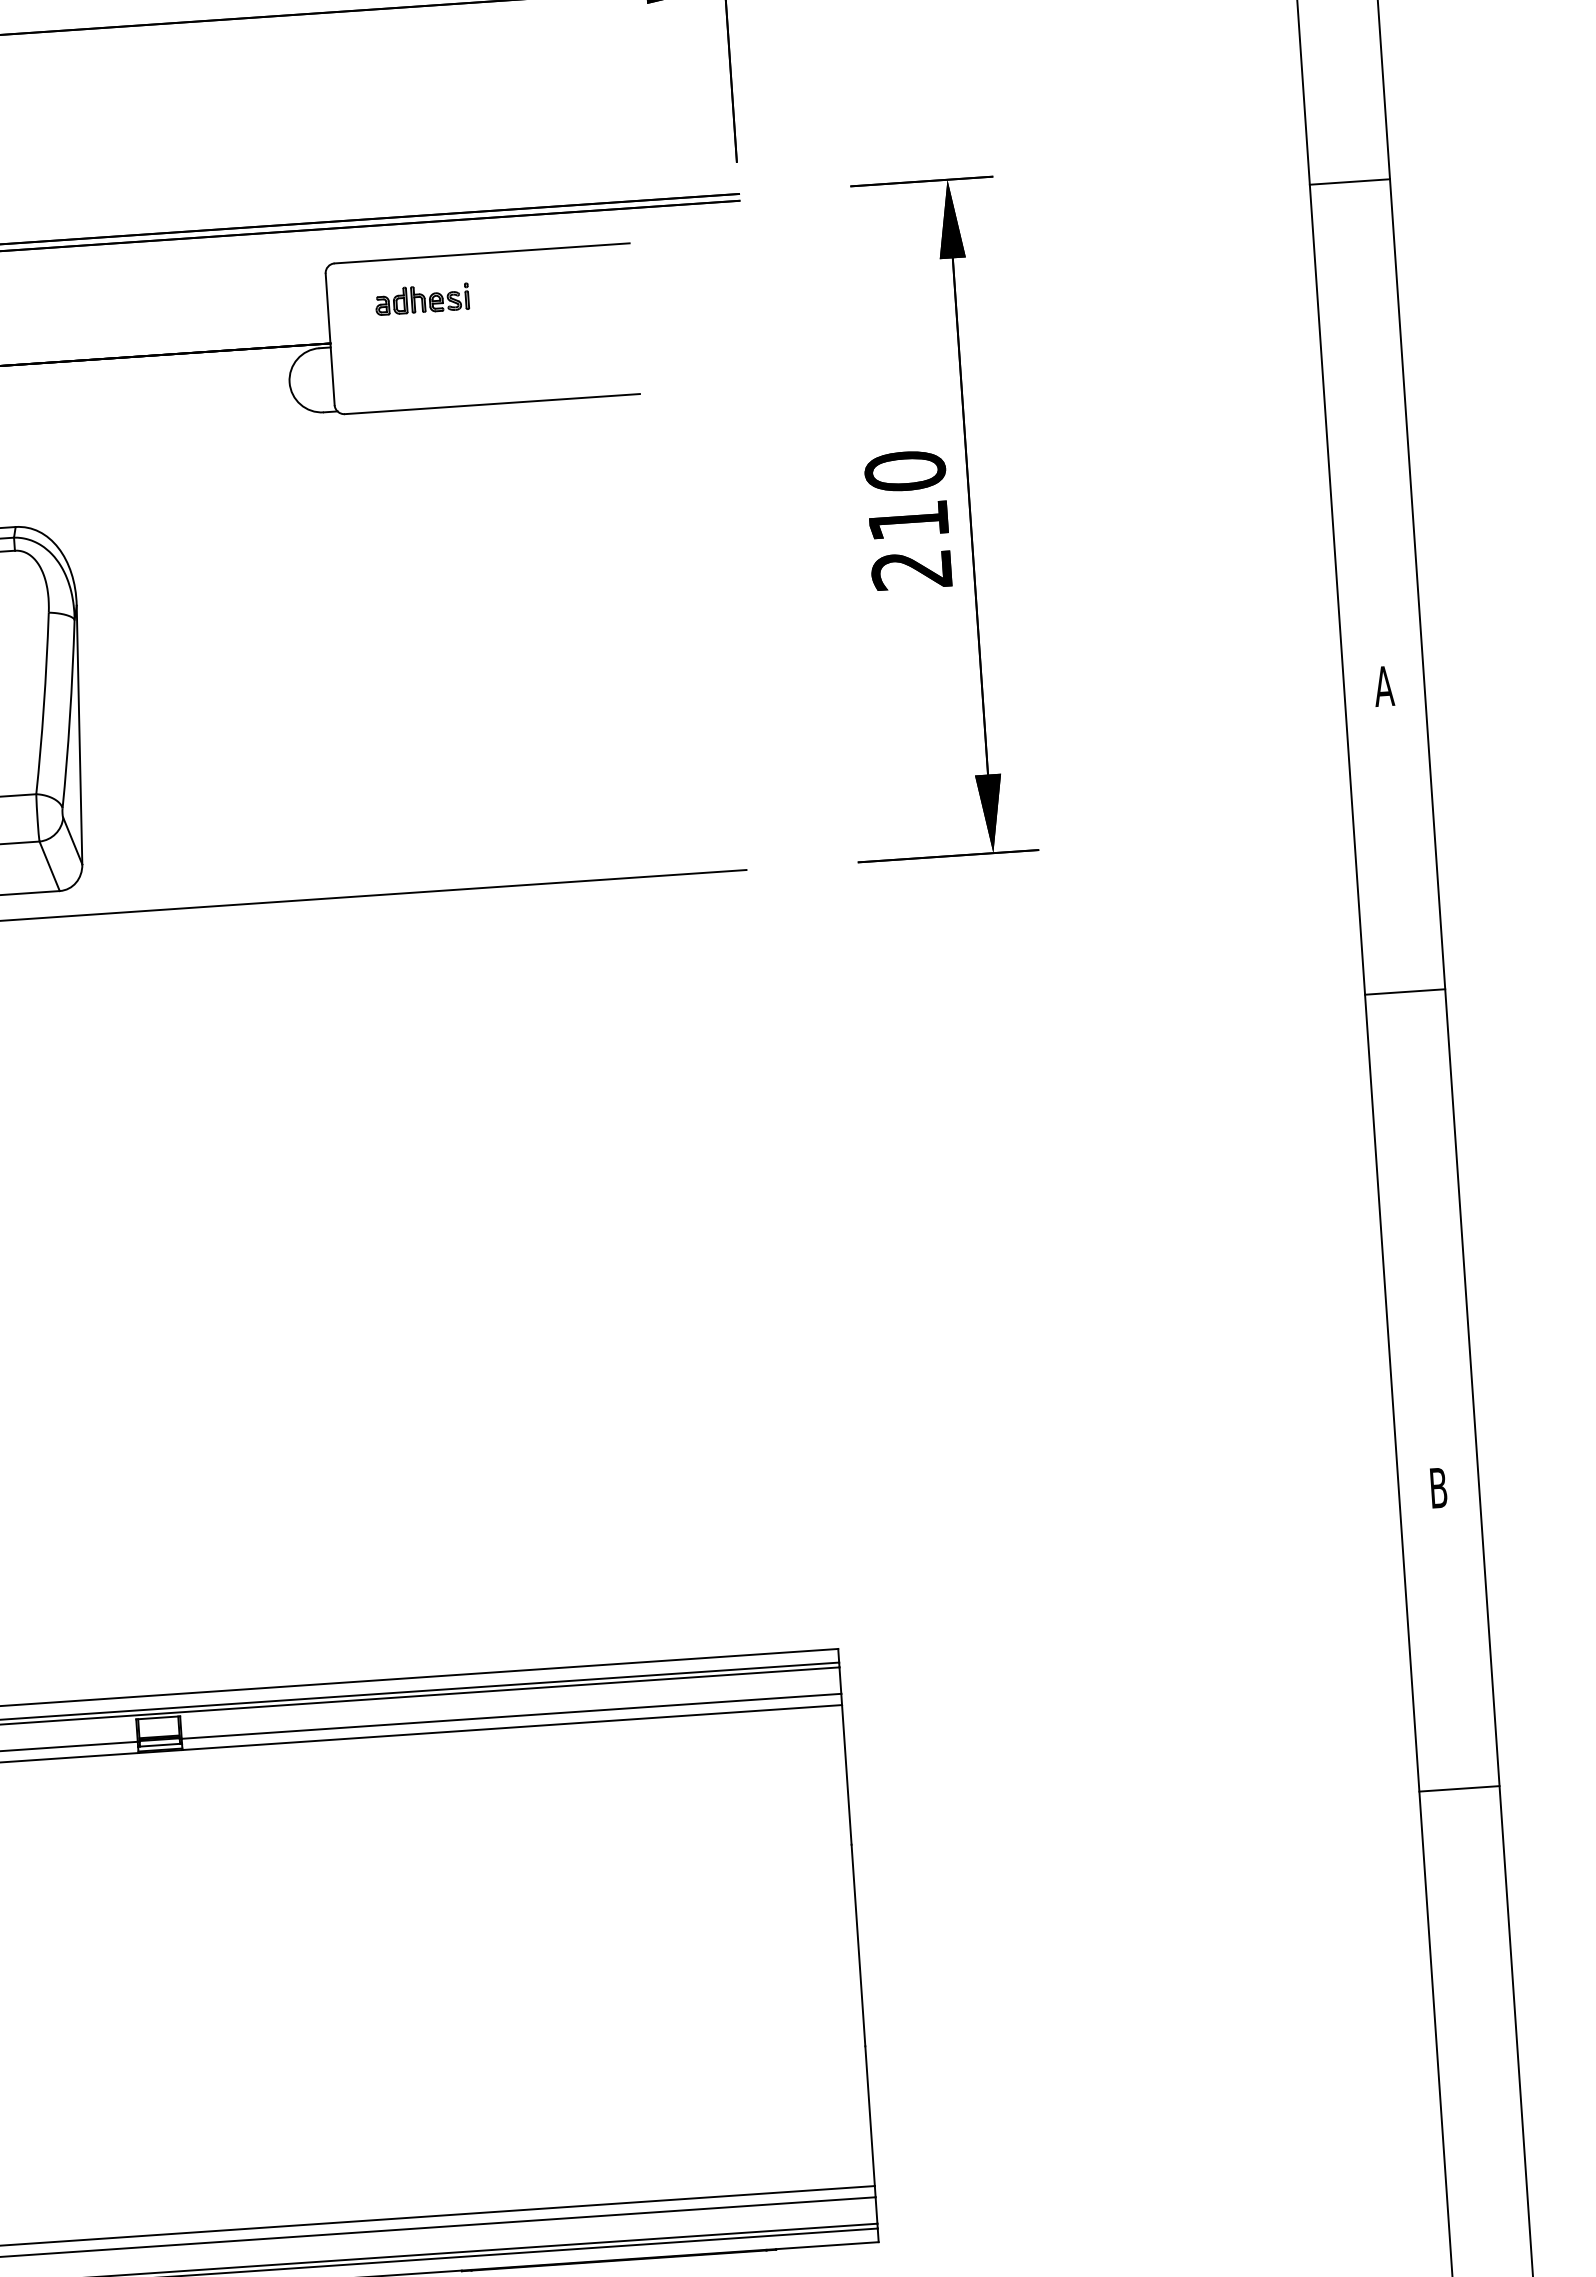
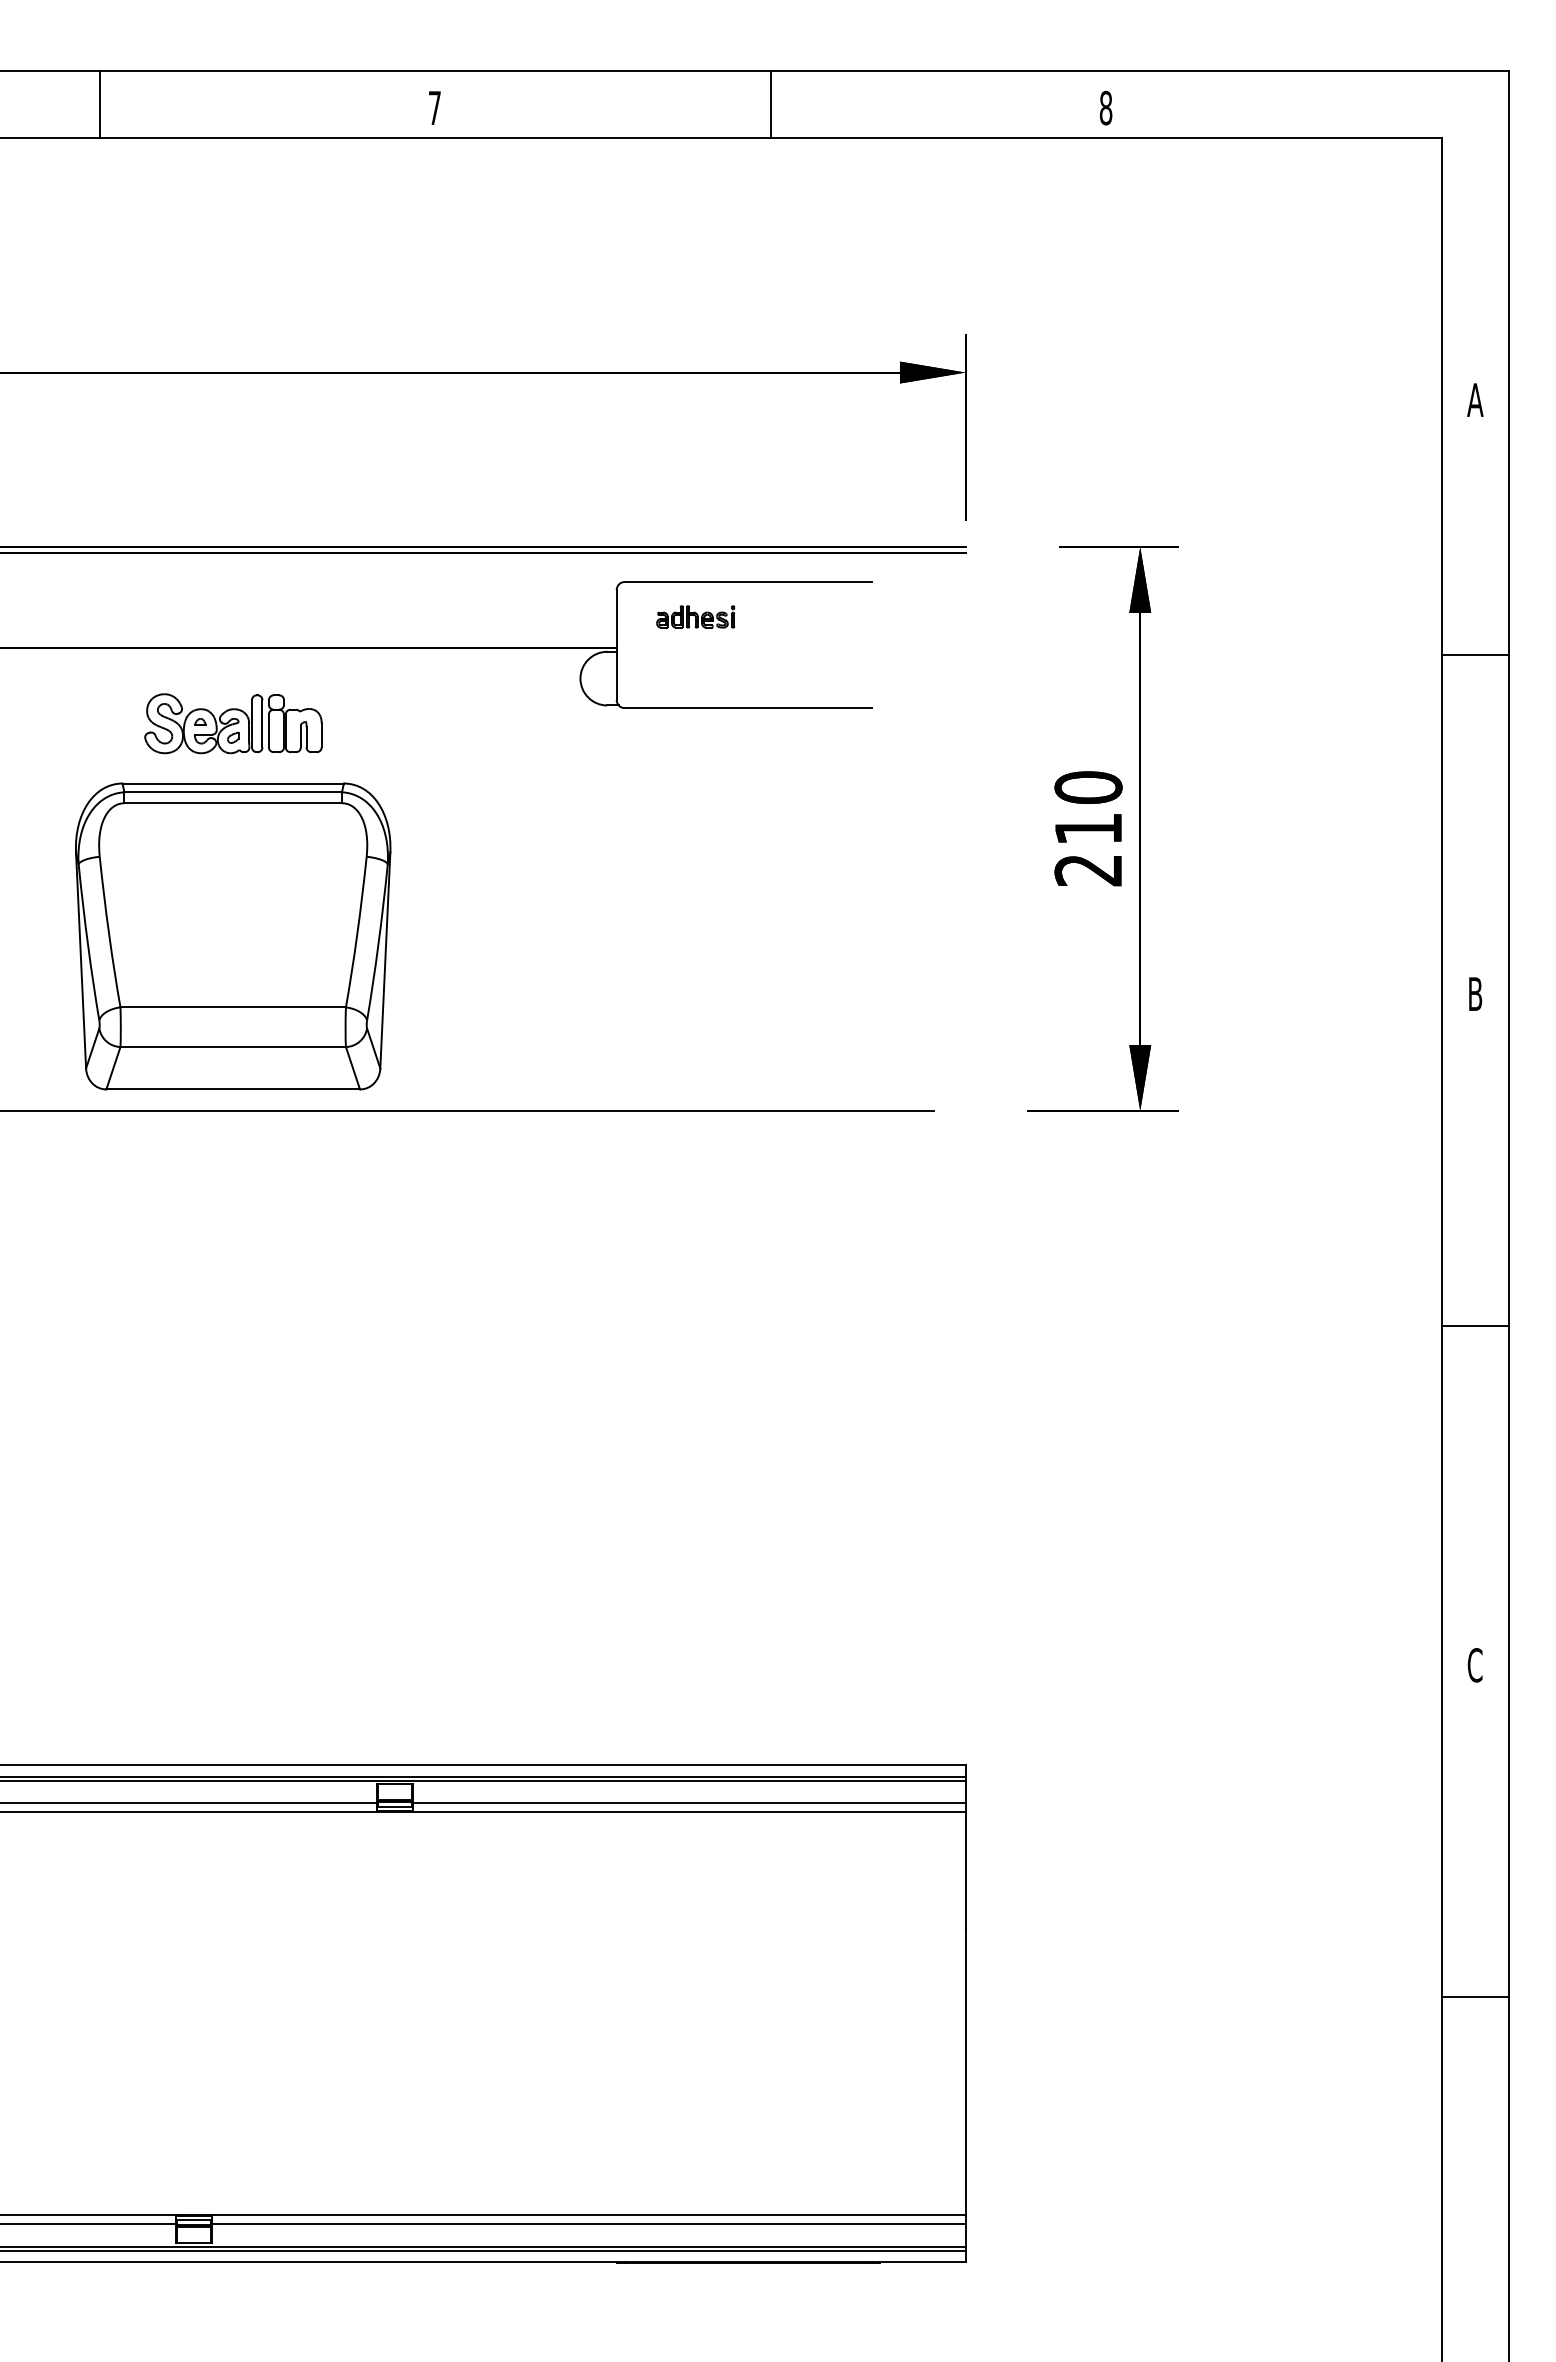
line: (1349, 181) -> (1475, 654), moved
text: (1384, 685) -> (1475, 993), A -> B
line: (1405, 992) -> (1475, 1326), moved
text: (1437, 1488) -> (1474, 1665), B -> C
line: (1459, 1789) -> (1475, 1997), moved

